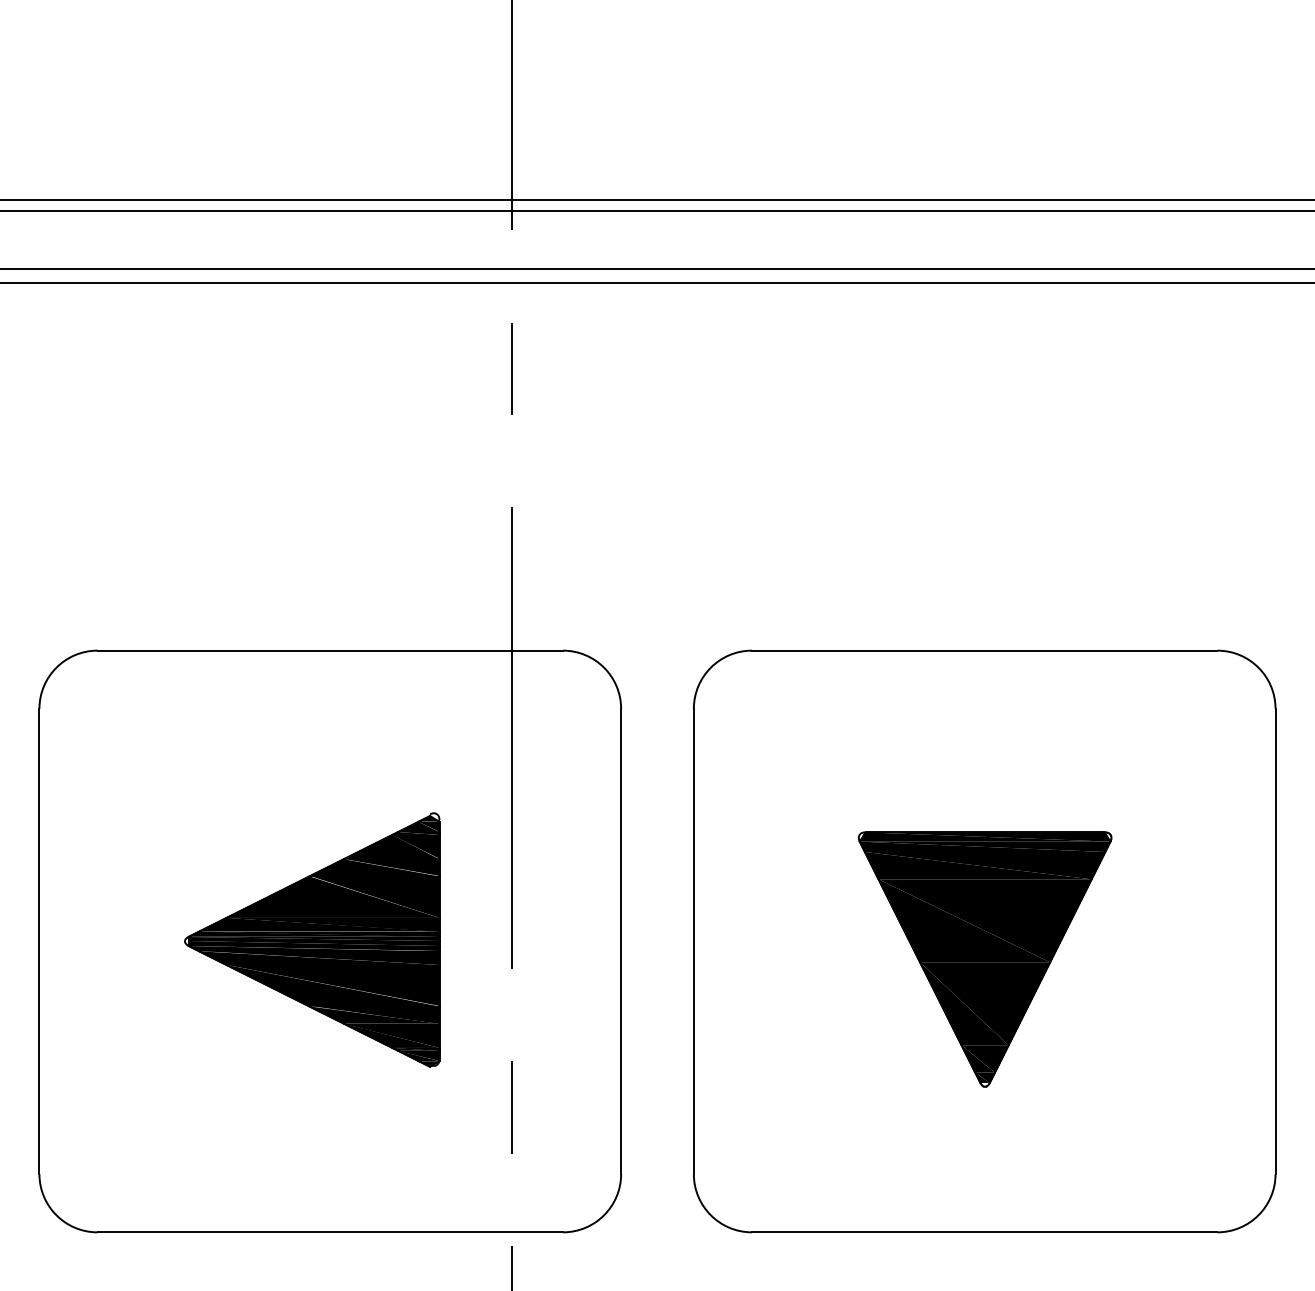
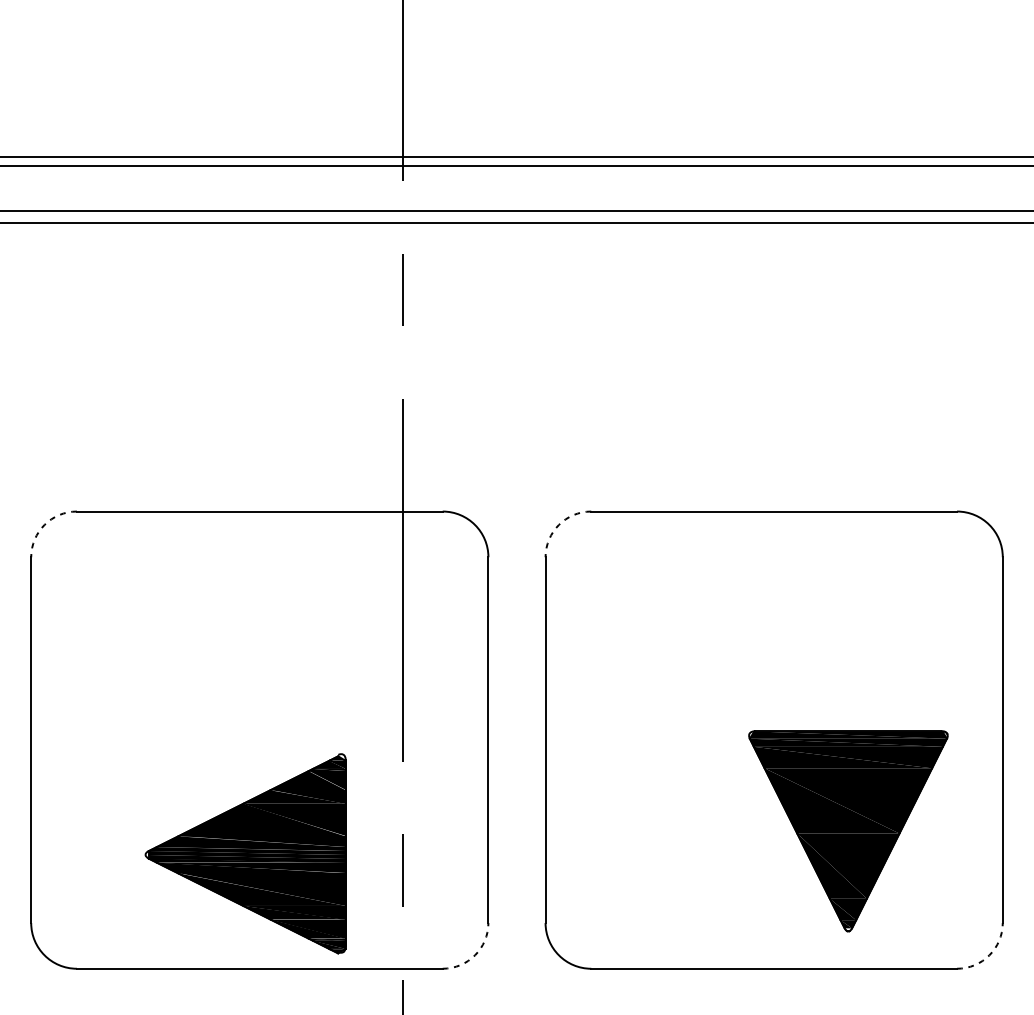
arc: (56, 667) -> (44, 524), solid -> dashed
arc: (710, 667) -> (558, 524), solid -> dashed
part: (312, 939) -> (245, 853), moved
part: (984, 959) -> (847, 831), moved
arc: (604, 1215) -> (475, 955), solid -> dashed
arc: (1258, 1215) -> (989, 955), solid -> dashed

